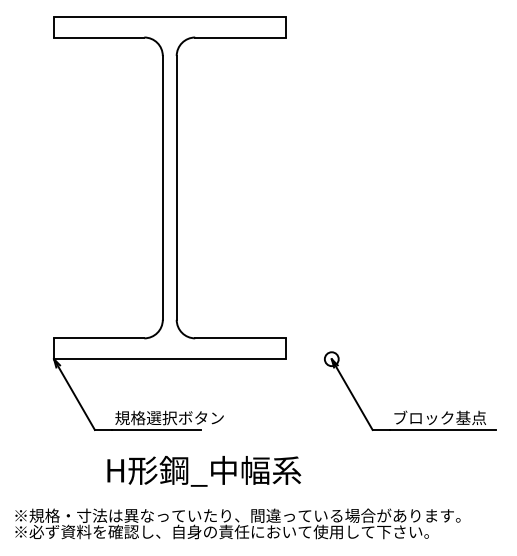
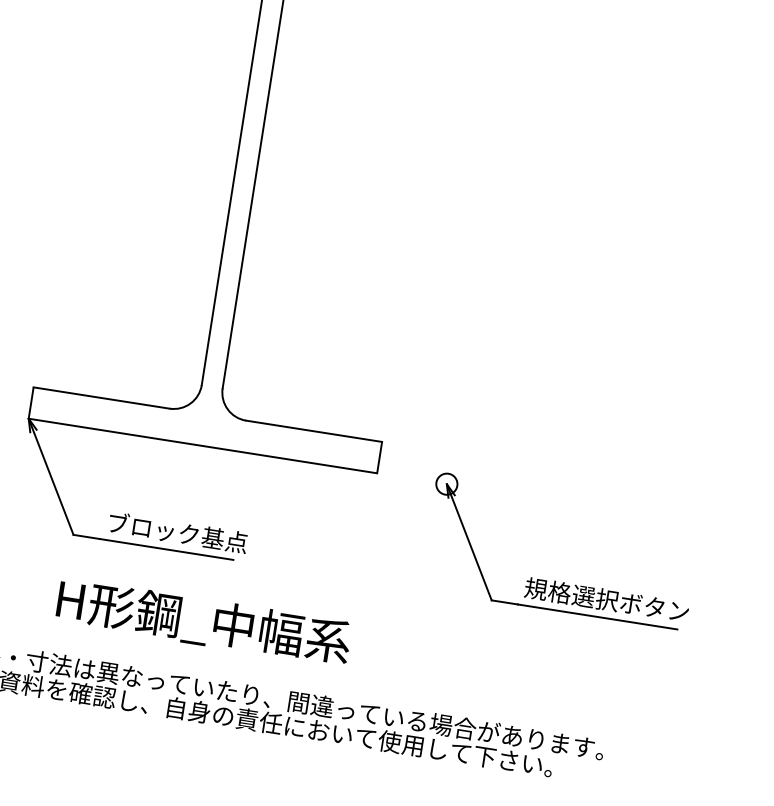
text: (169, 417) -> (188, 533), 規格選択ボタン -> ブロック基点
text: (447, 417) -> (607, 599), ブロック基点 -> 規格選択ボタン
text: (204, 471) -> (204, 622), moved

